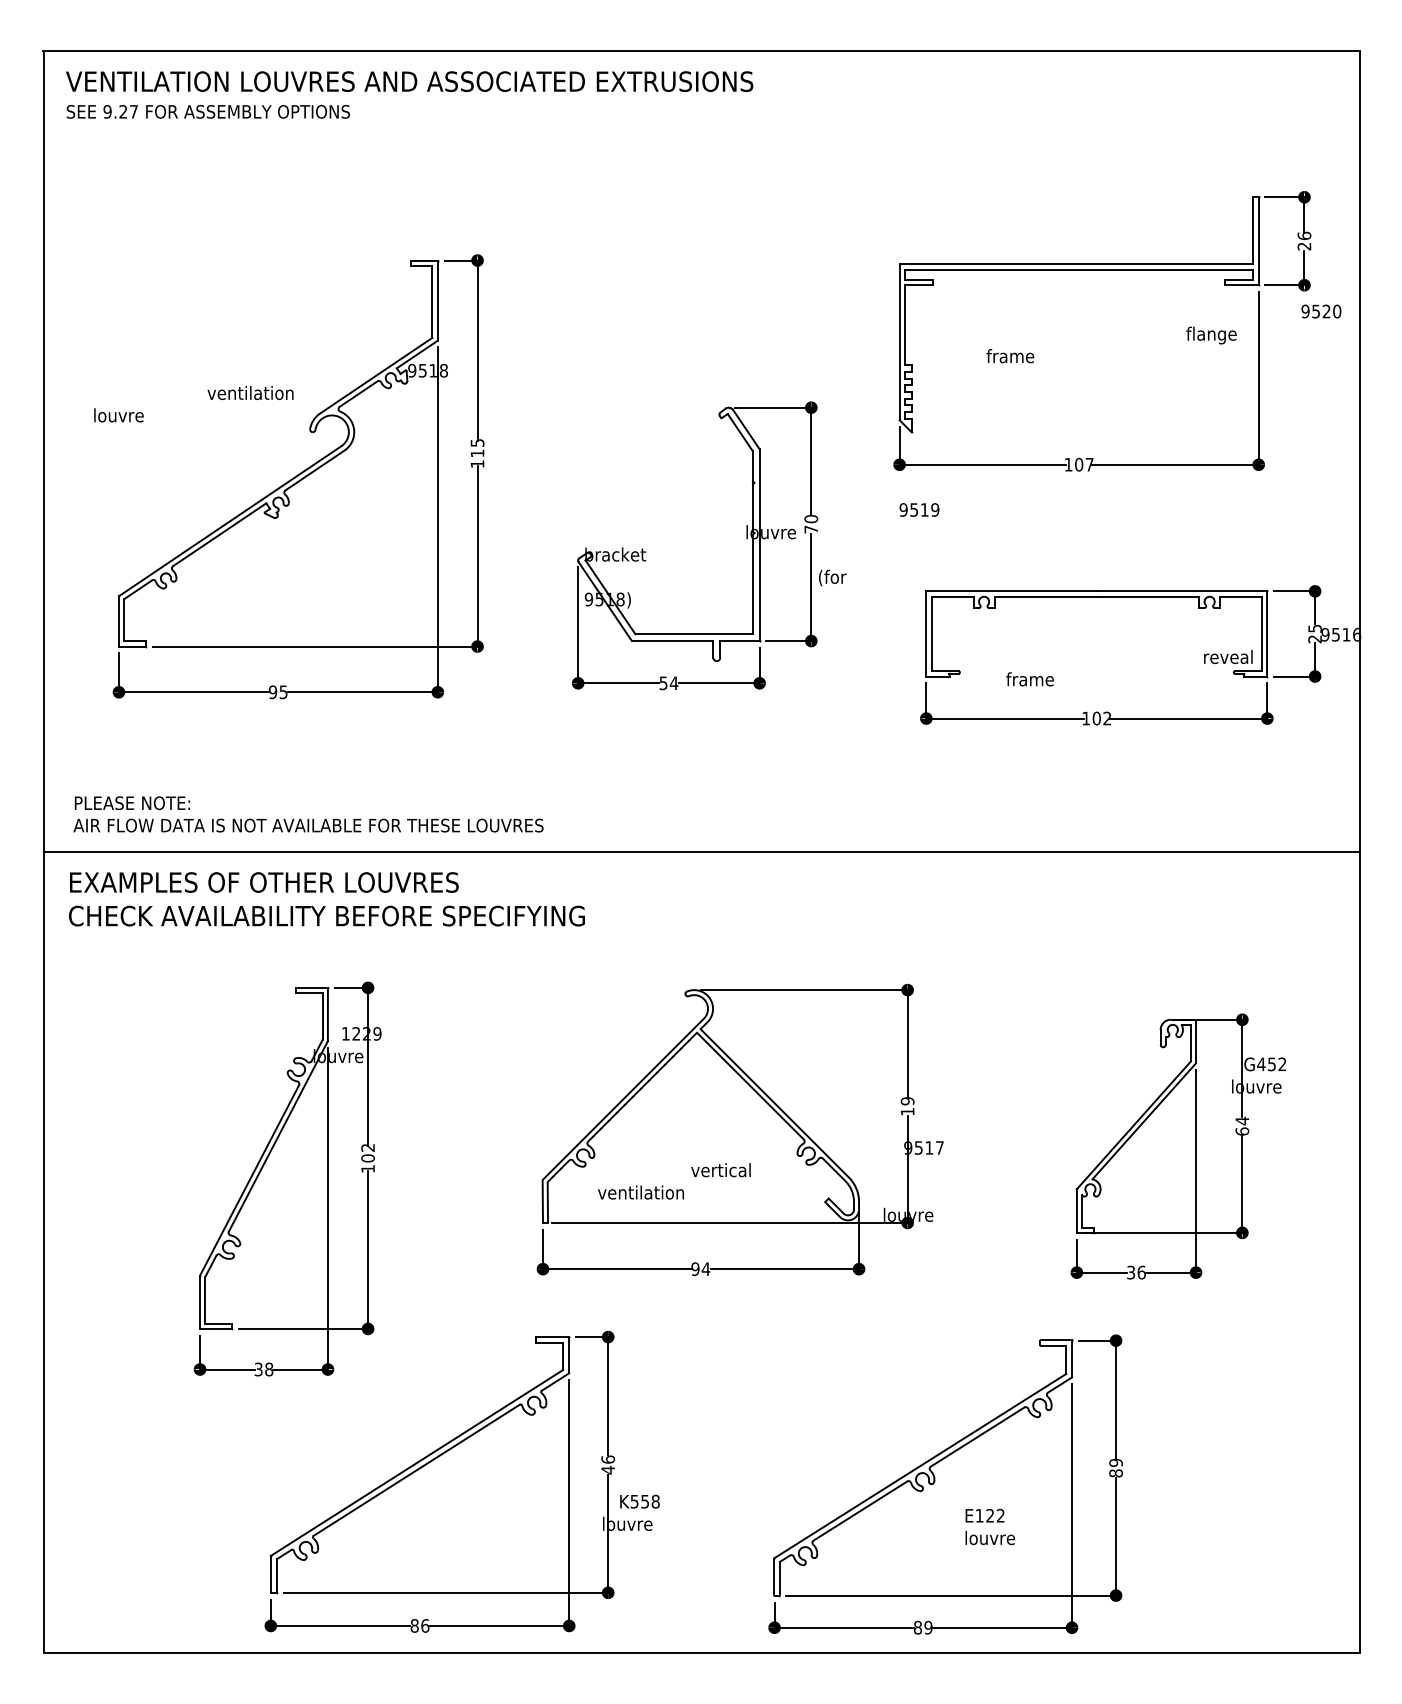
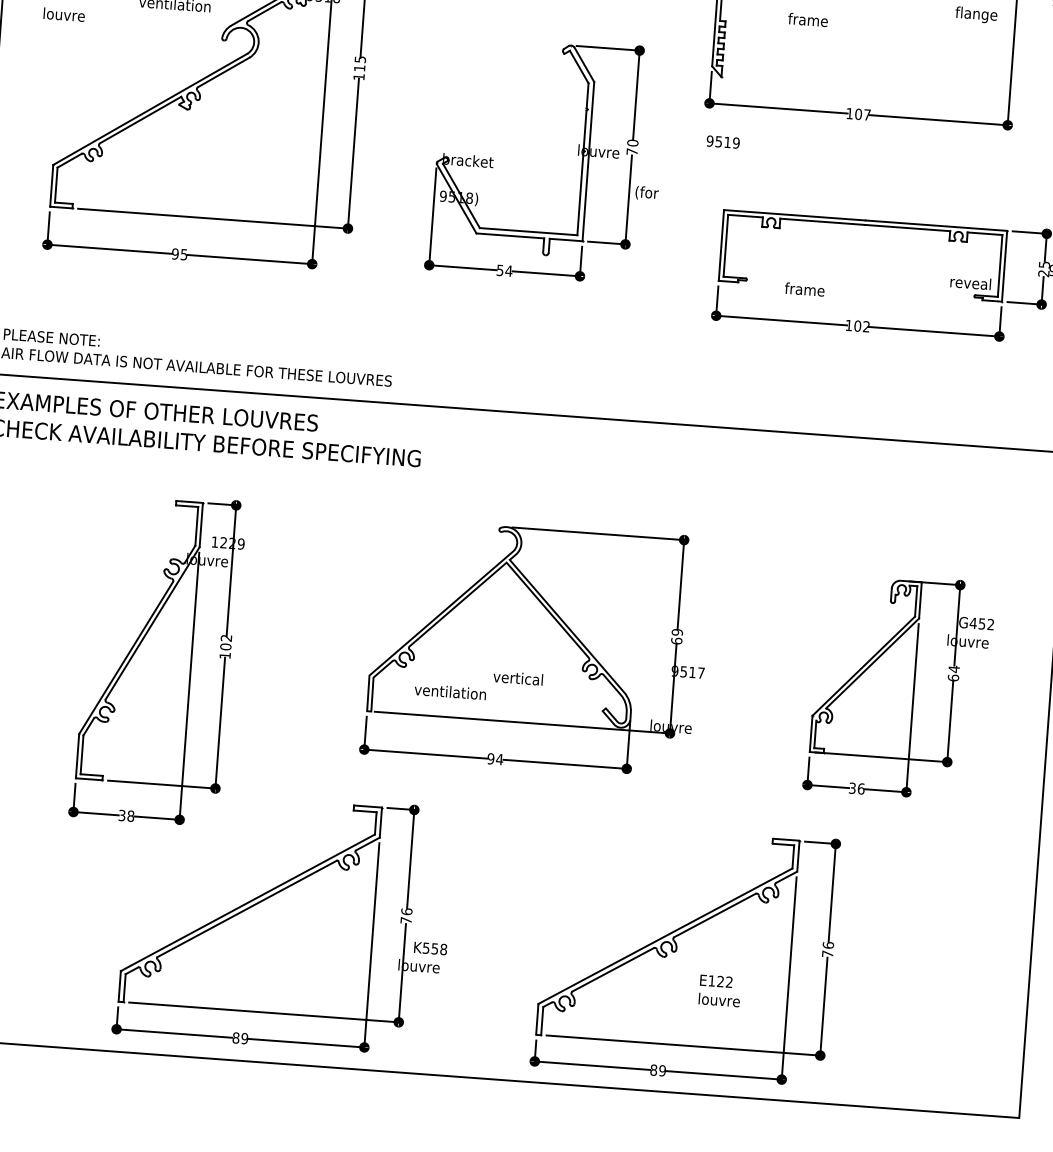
text: (907, 1111) -> (676, 640), 19 -> 69
text: (1115, 1467) -> (827, 949), 89 -> 76
text: (607, 1470) -> (405, 920), 46 -> 76
text: (425, 1625) -> (245, 1038), 86 -> 89

